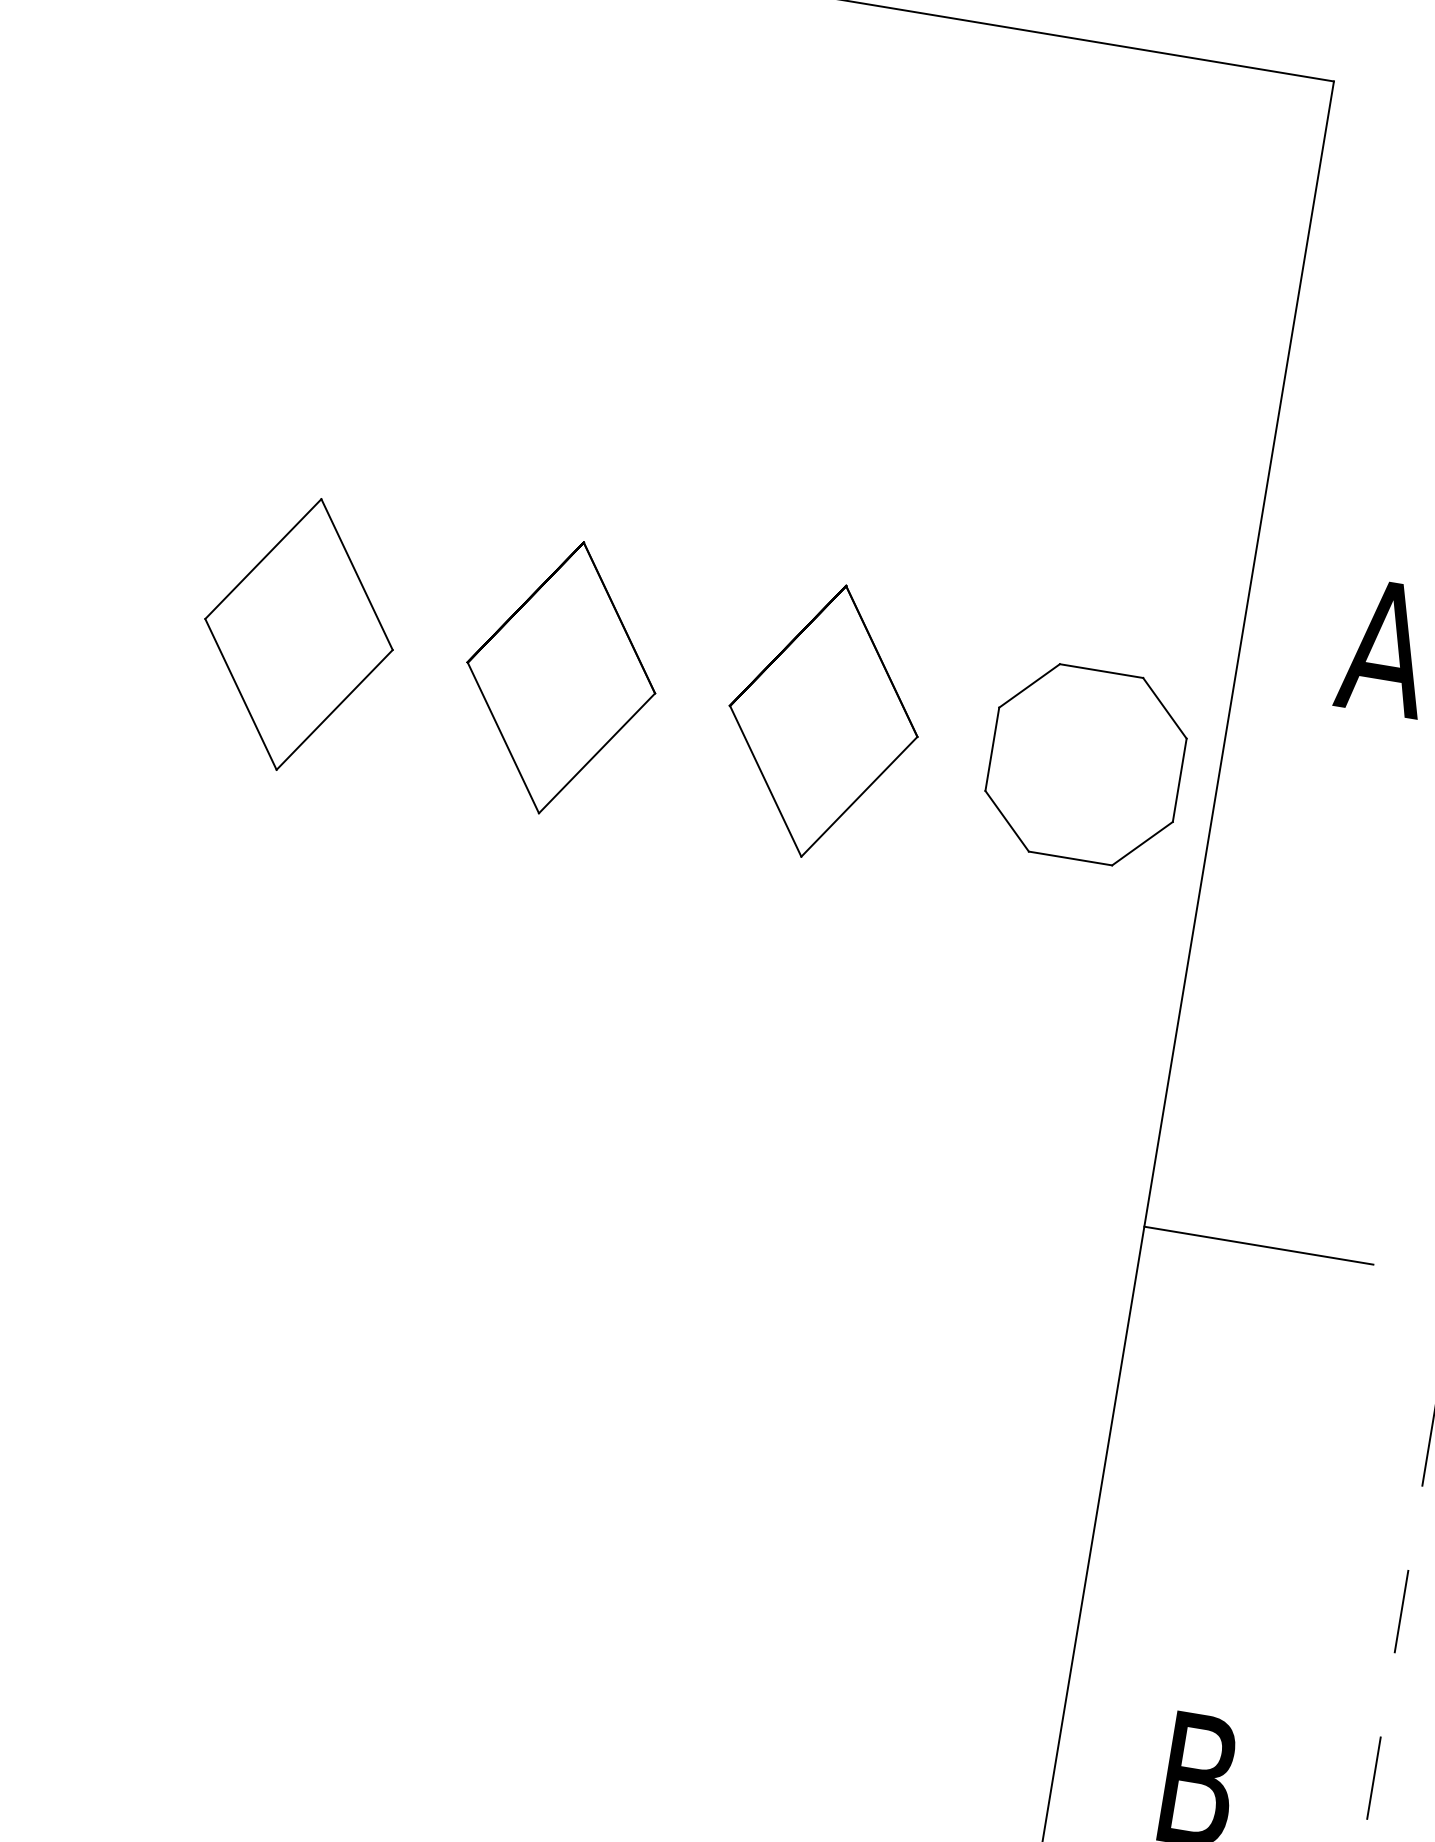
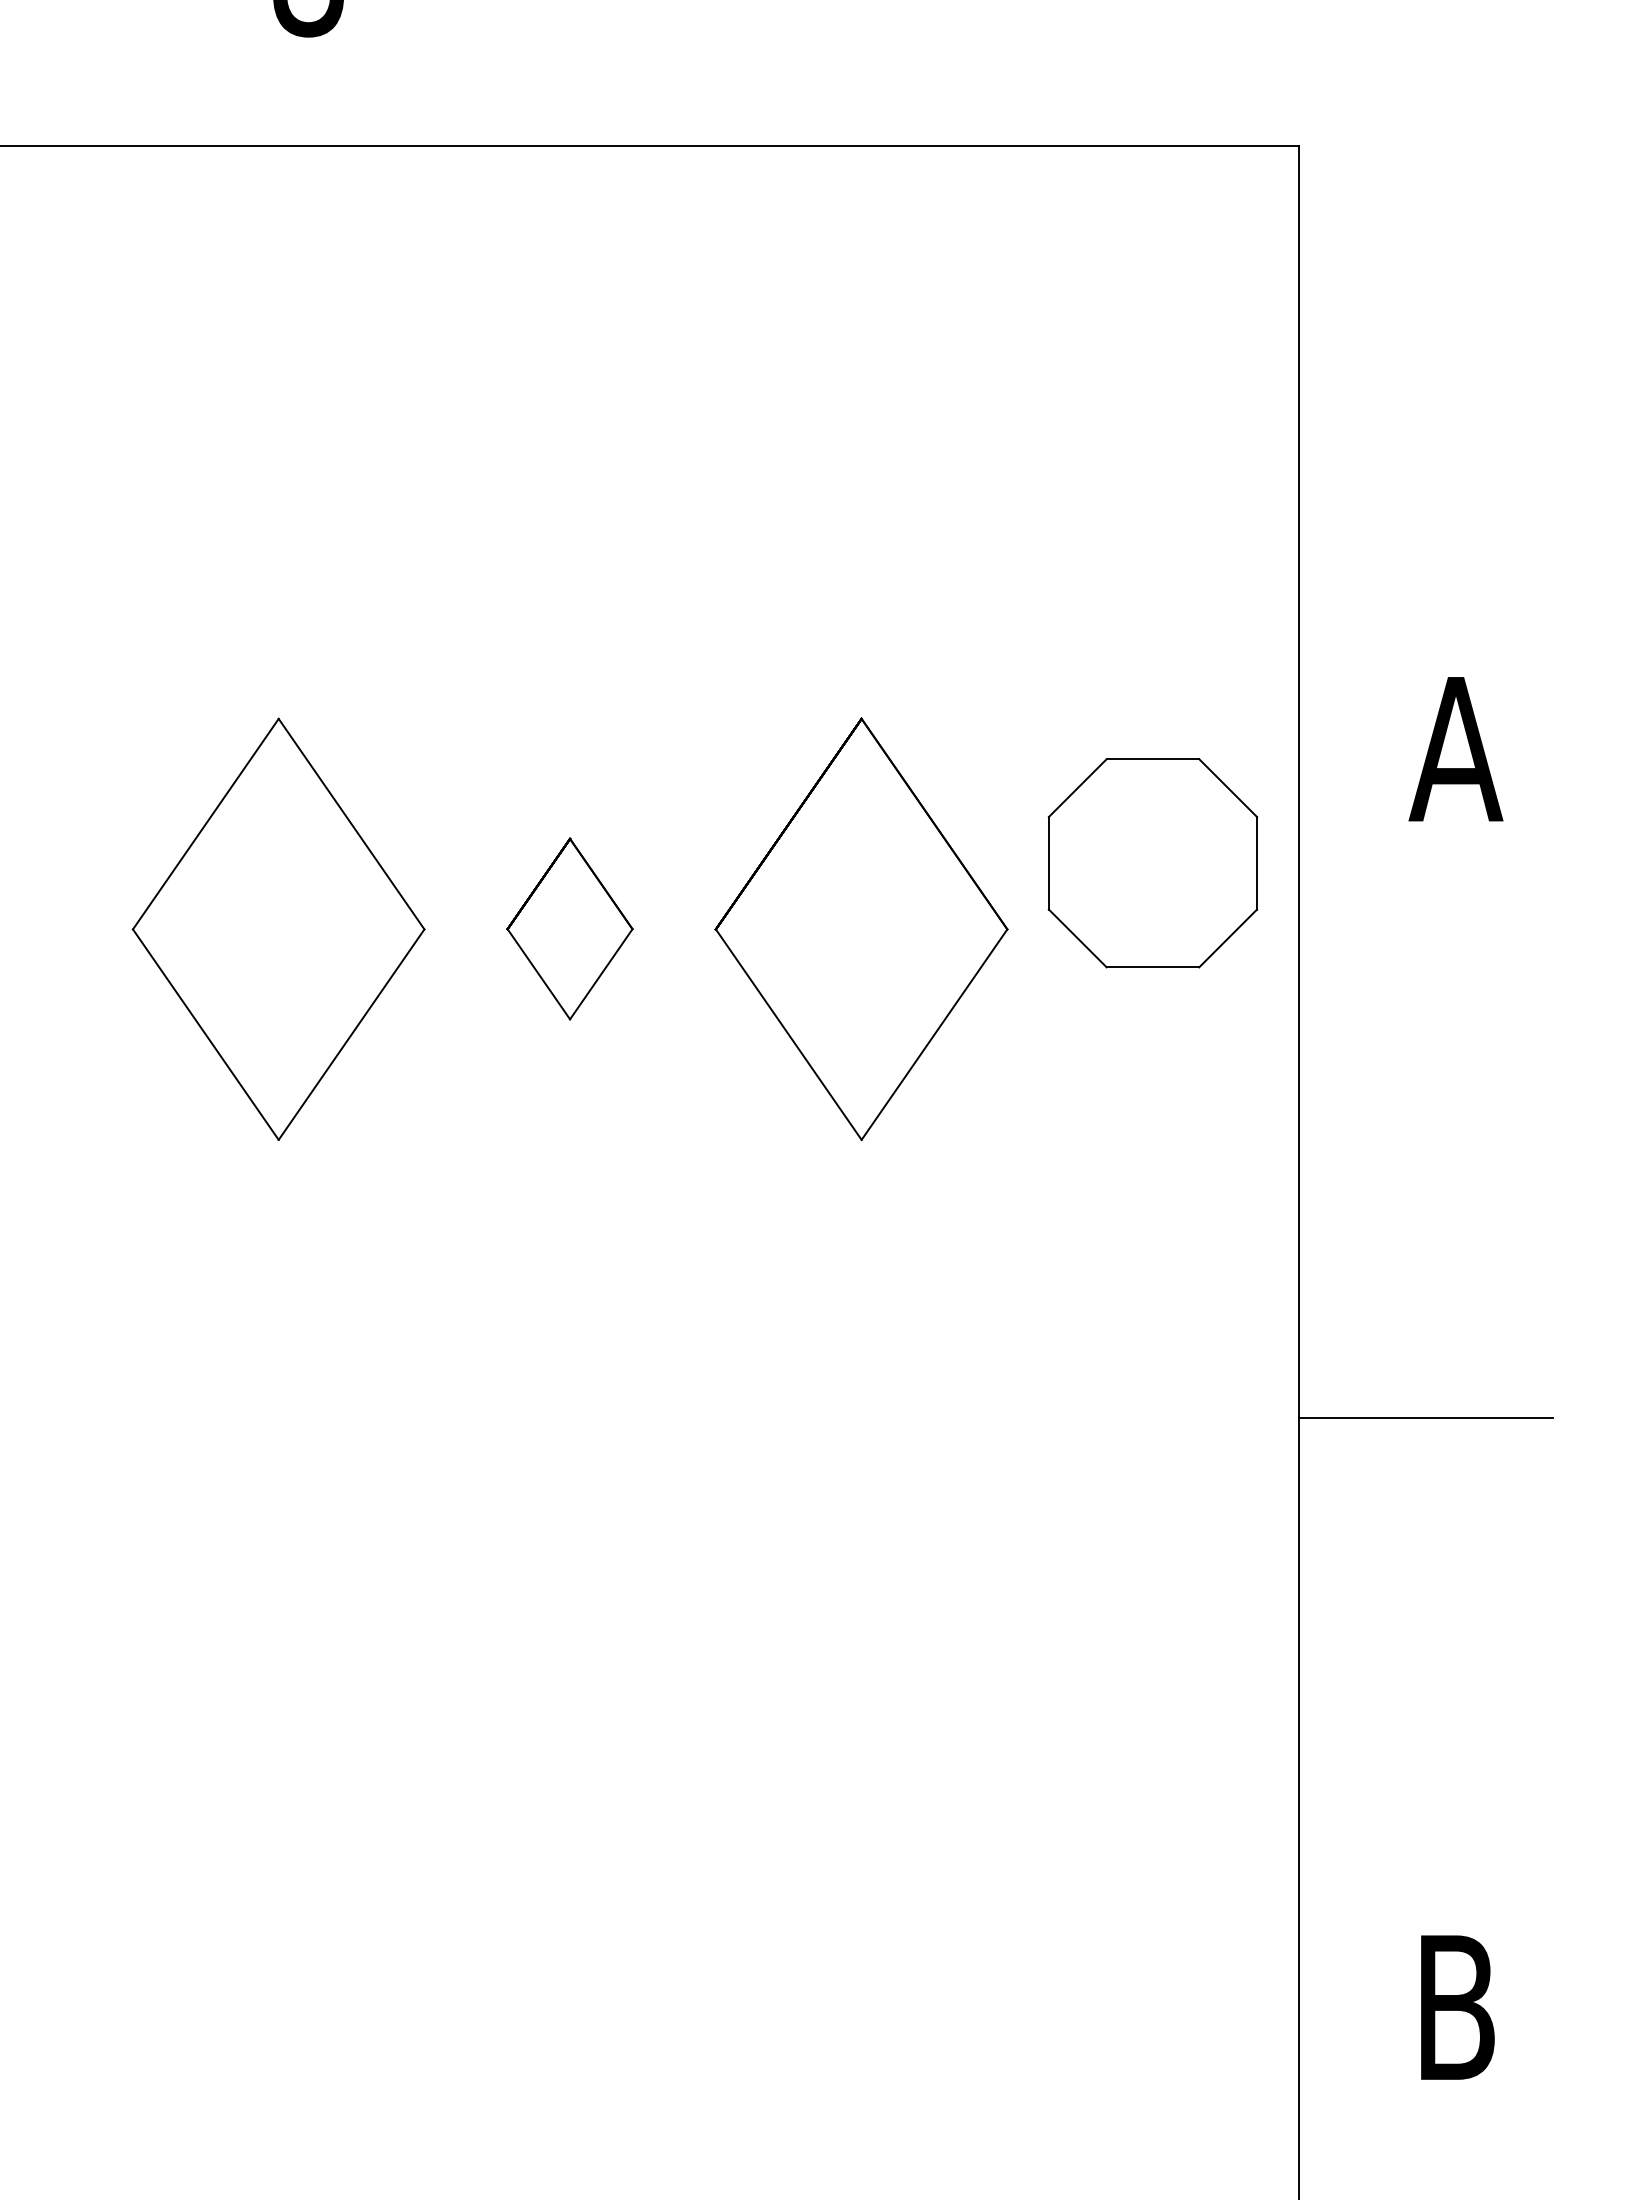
part: (299, 633) -> (278, 928), size x1.4
part: (560, 677) -> (569, 928), size x0.6
part: (823, 720) -> (861, 928), size x1.4
part: (1085, 764) -> (1152, 863), moved

